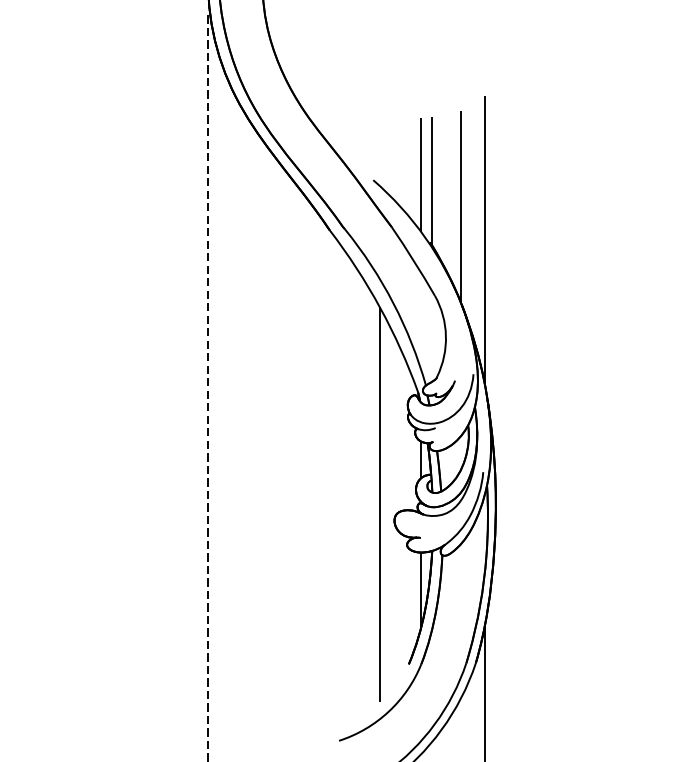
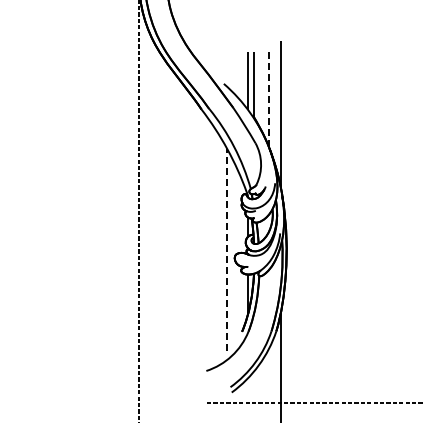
line: (460, 206) -> (268, 97), solid -> dashed
line: (380, 503) -> (227, 249), solid -> dashed

